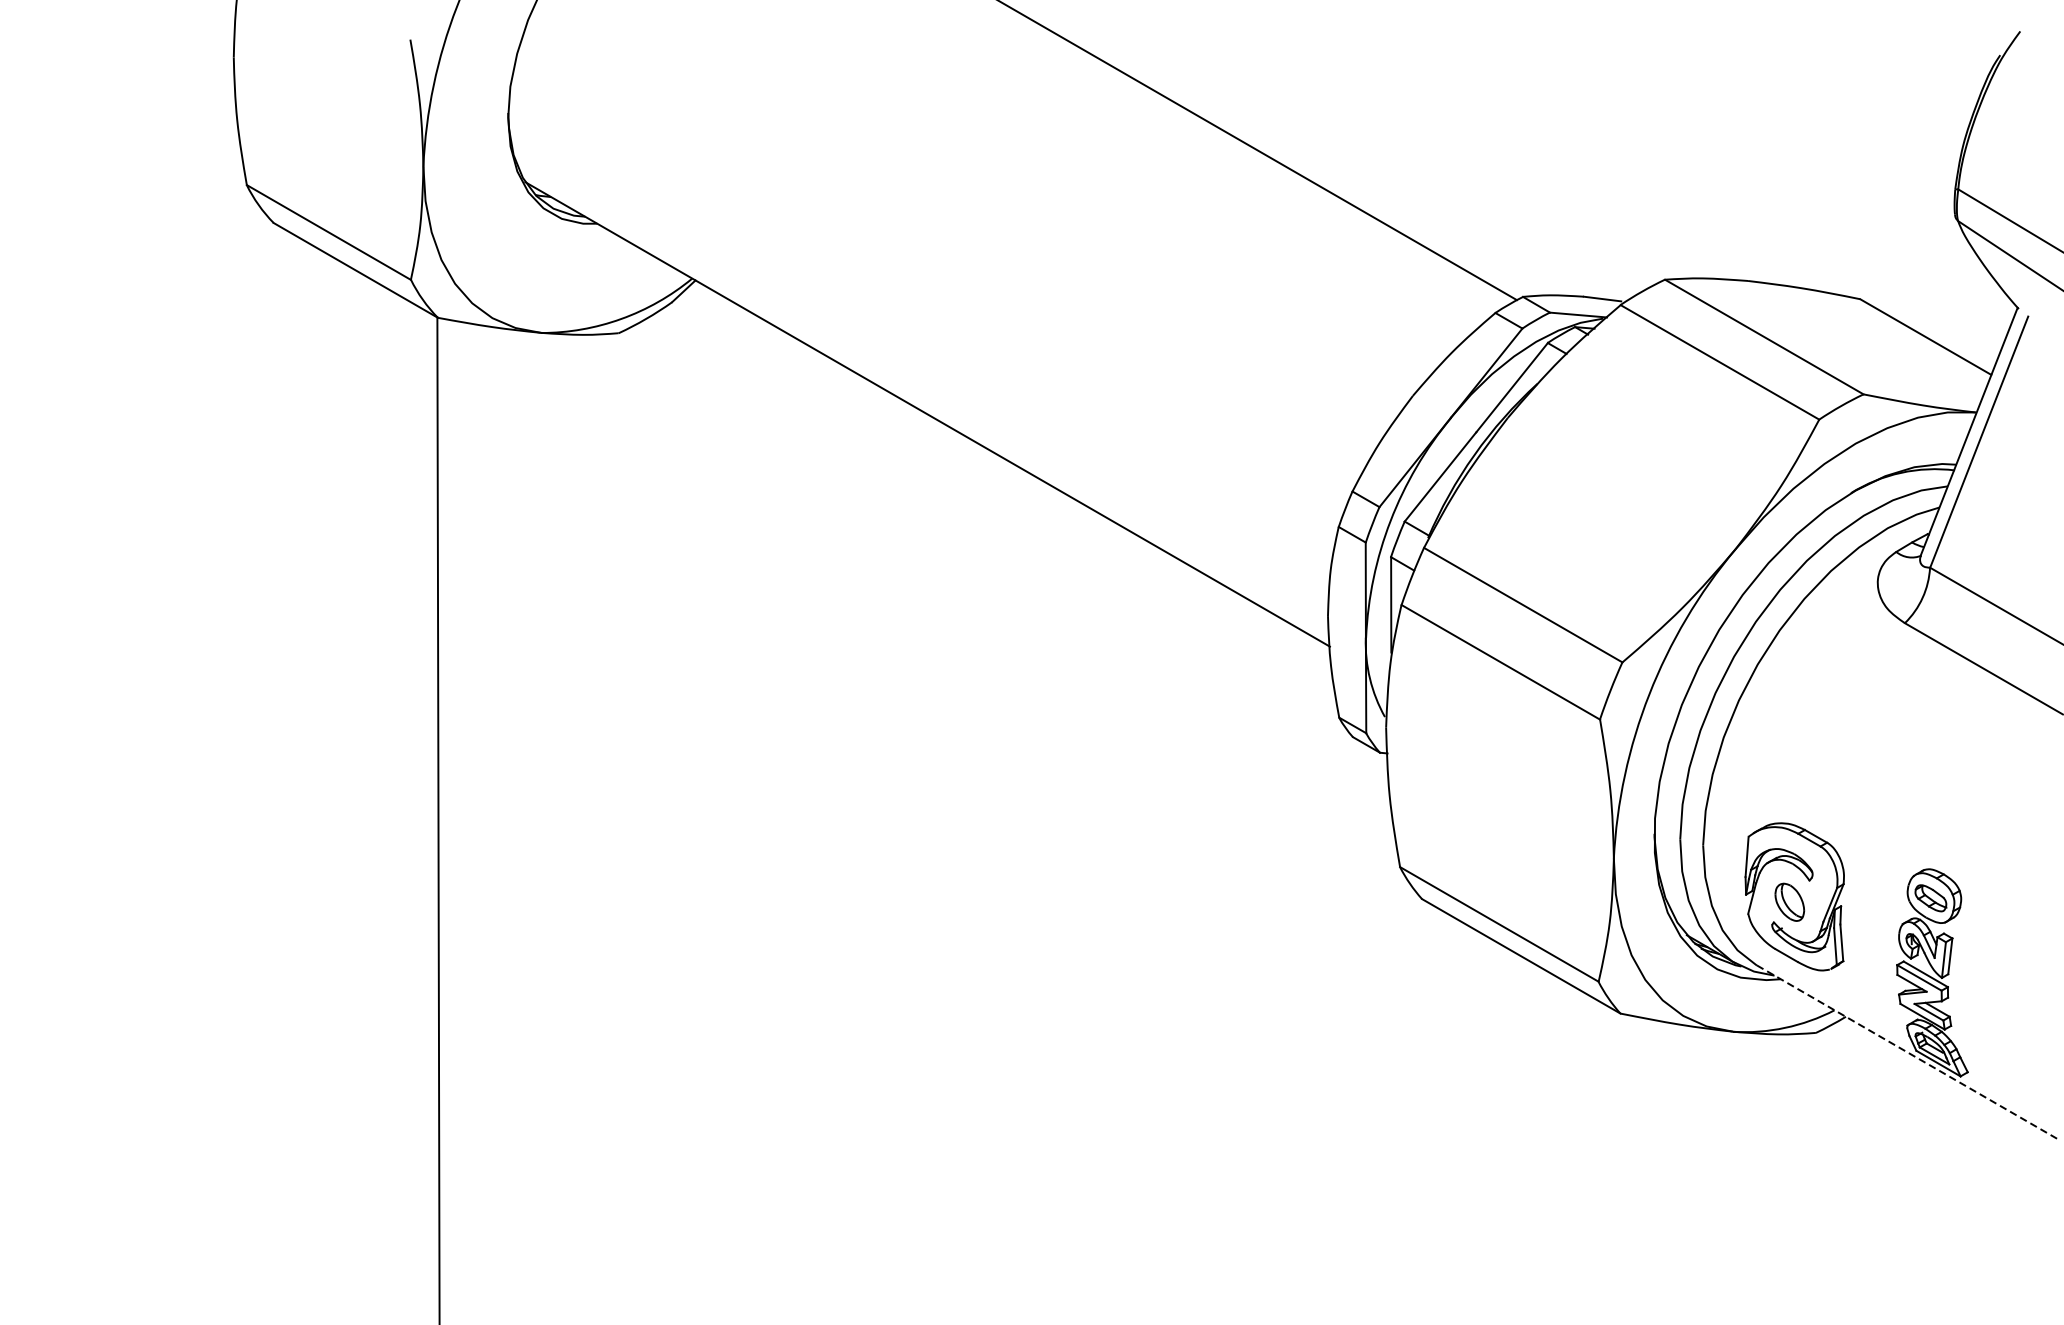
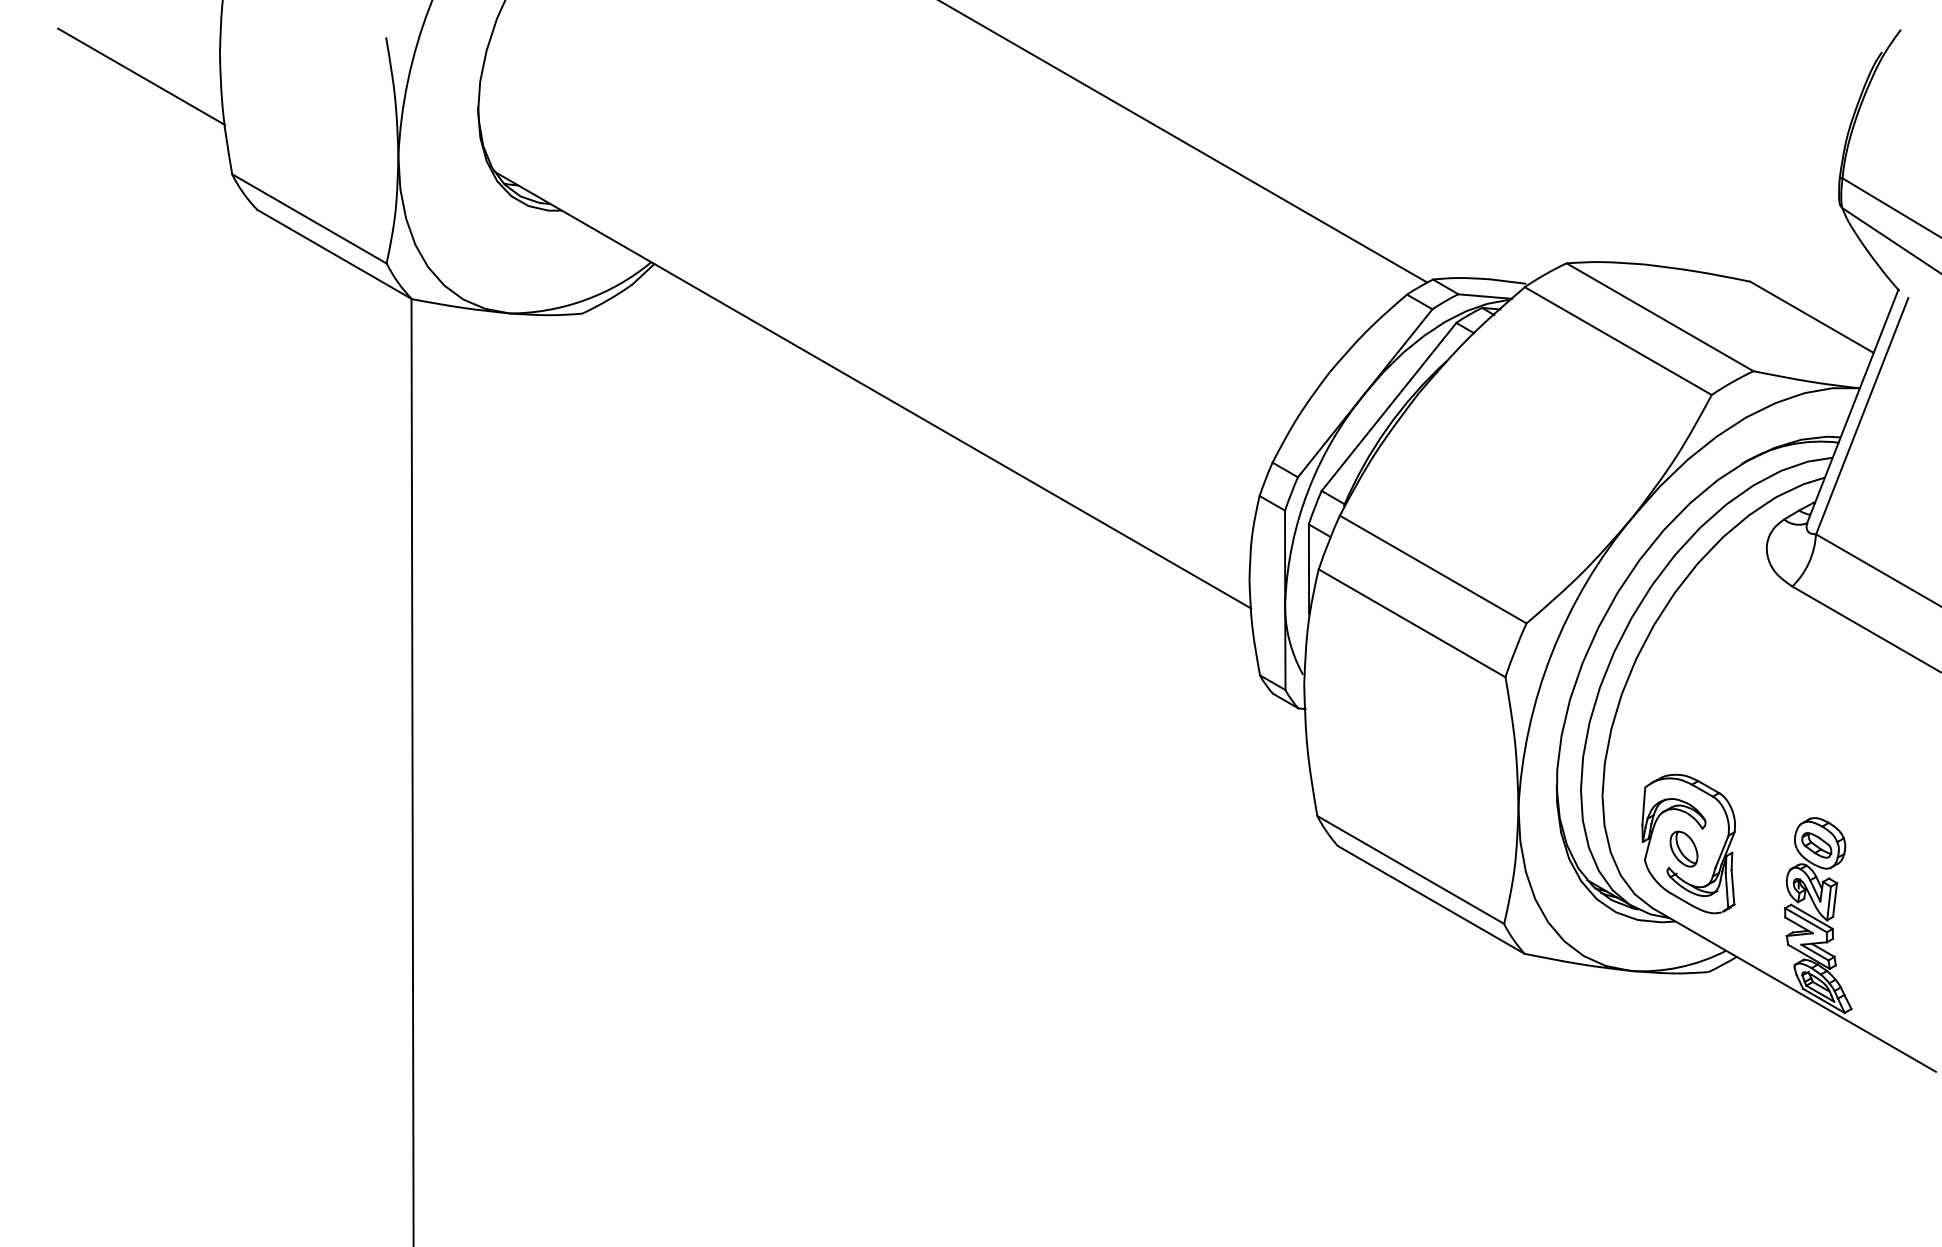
line: (150, 81) -> (141, 76), added
line: (1908, 1052) -> (1795, 990), dashed -> solid

